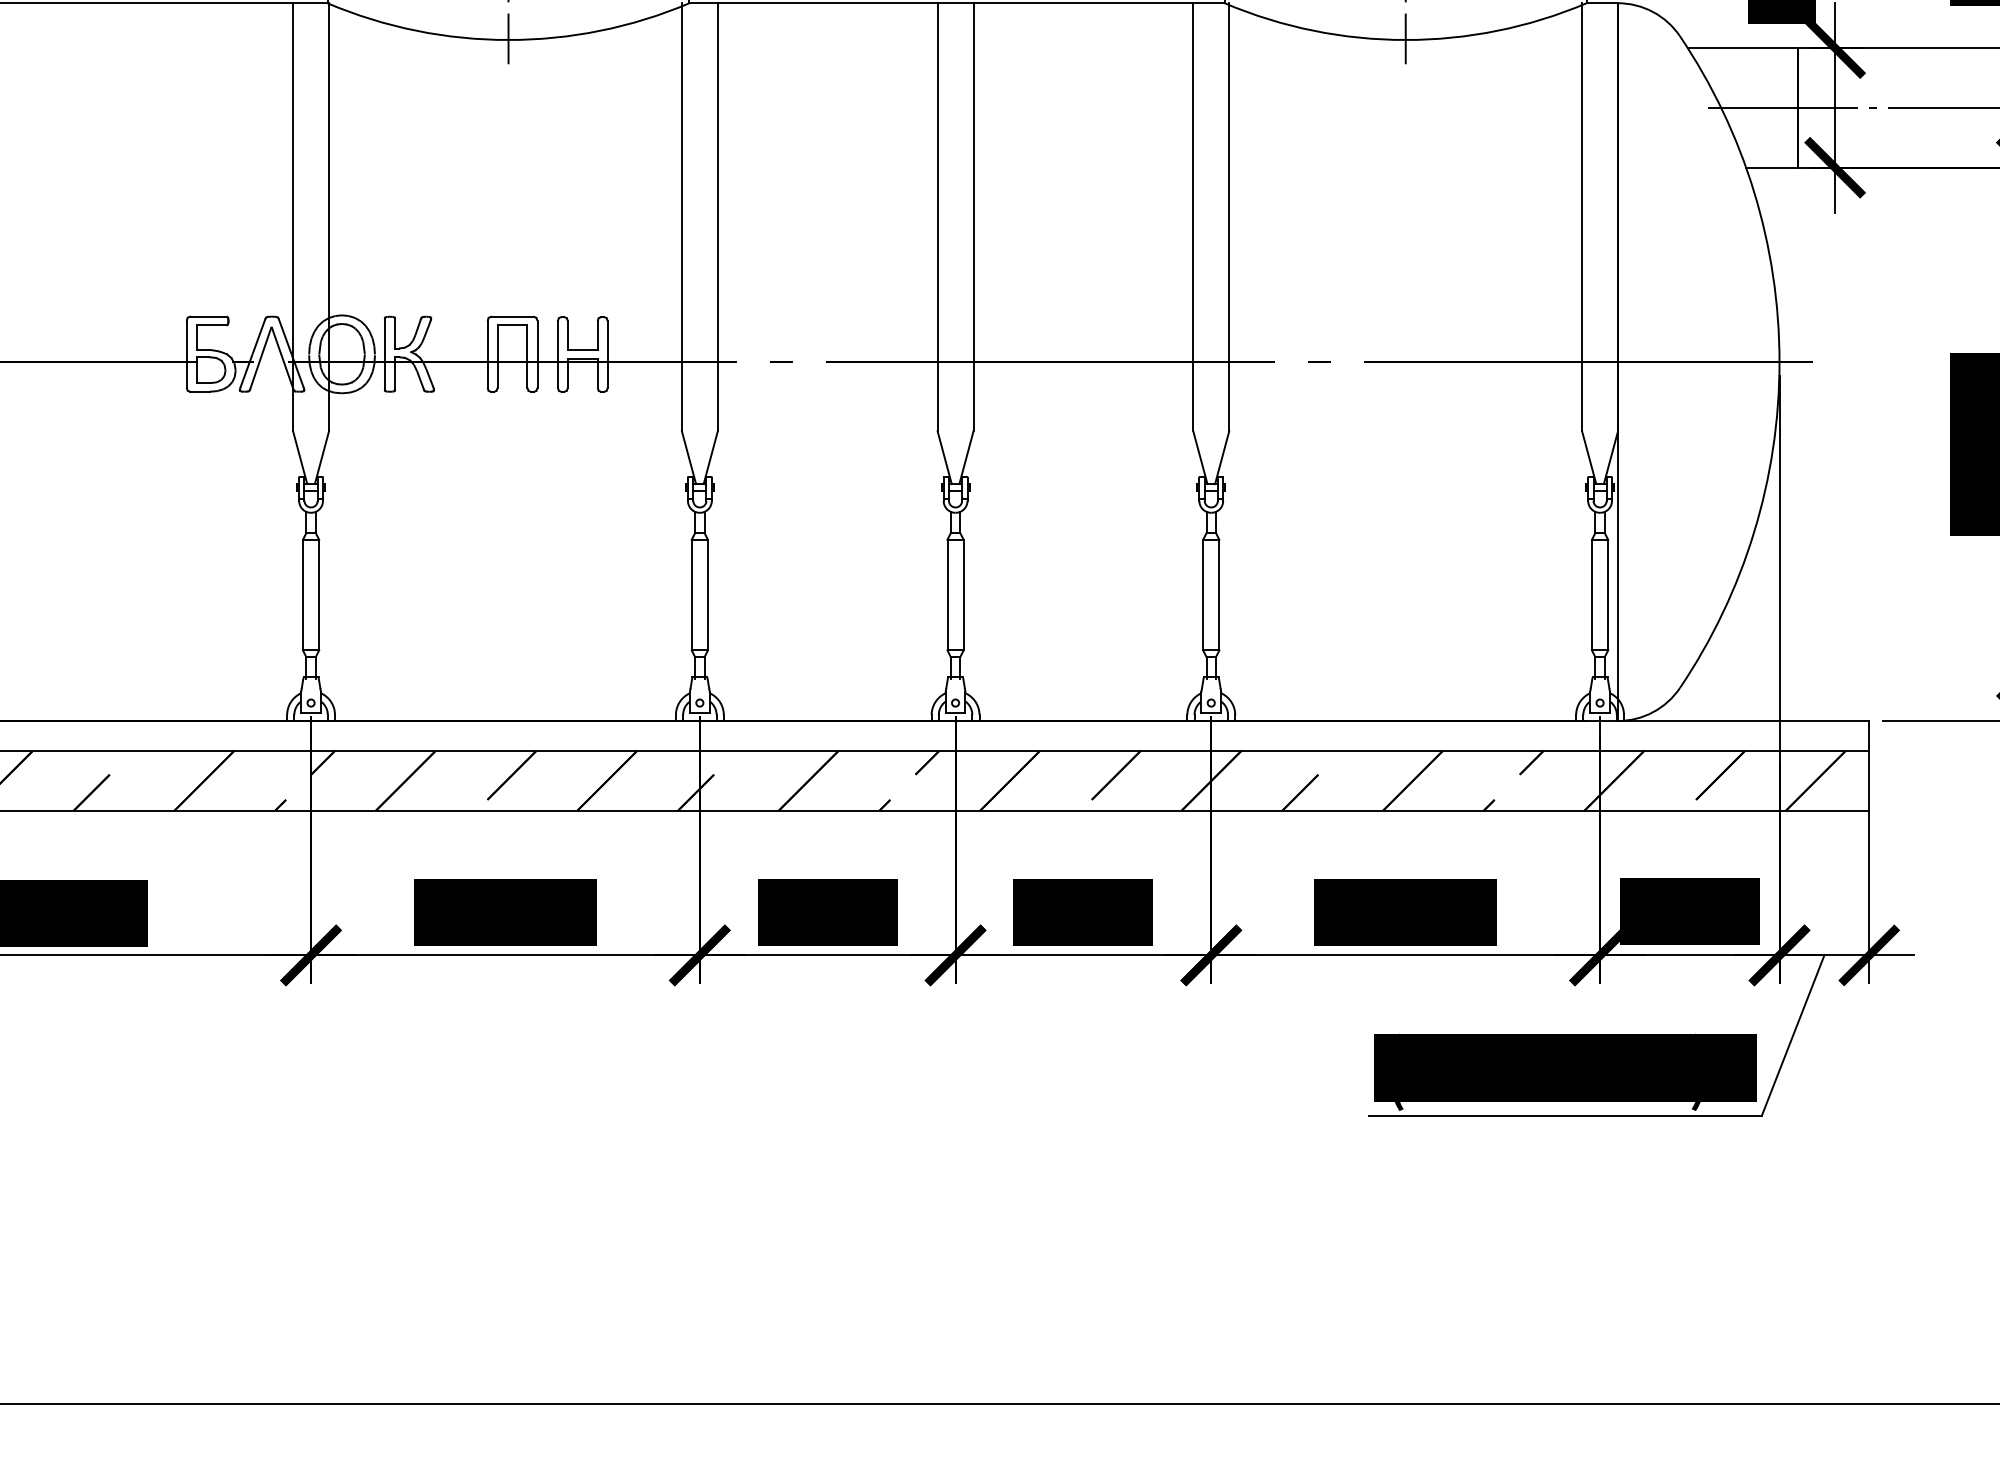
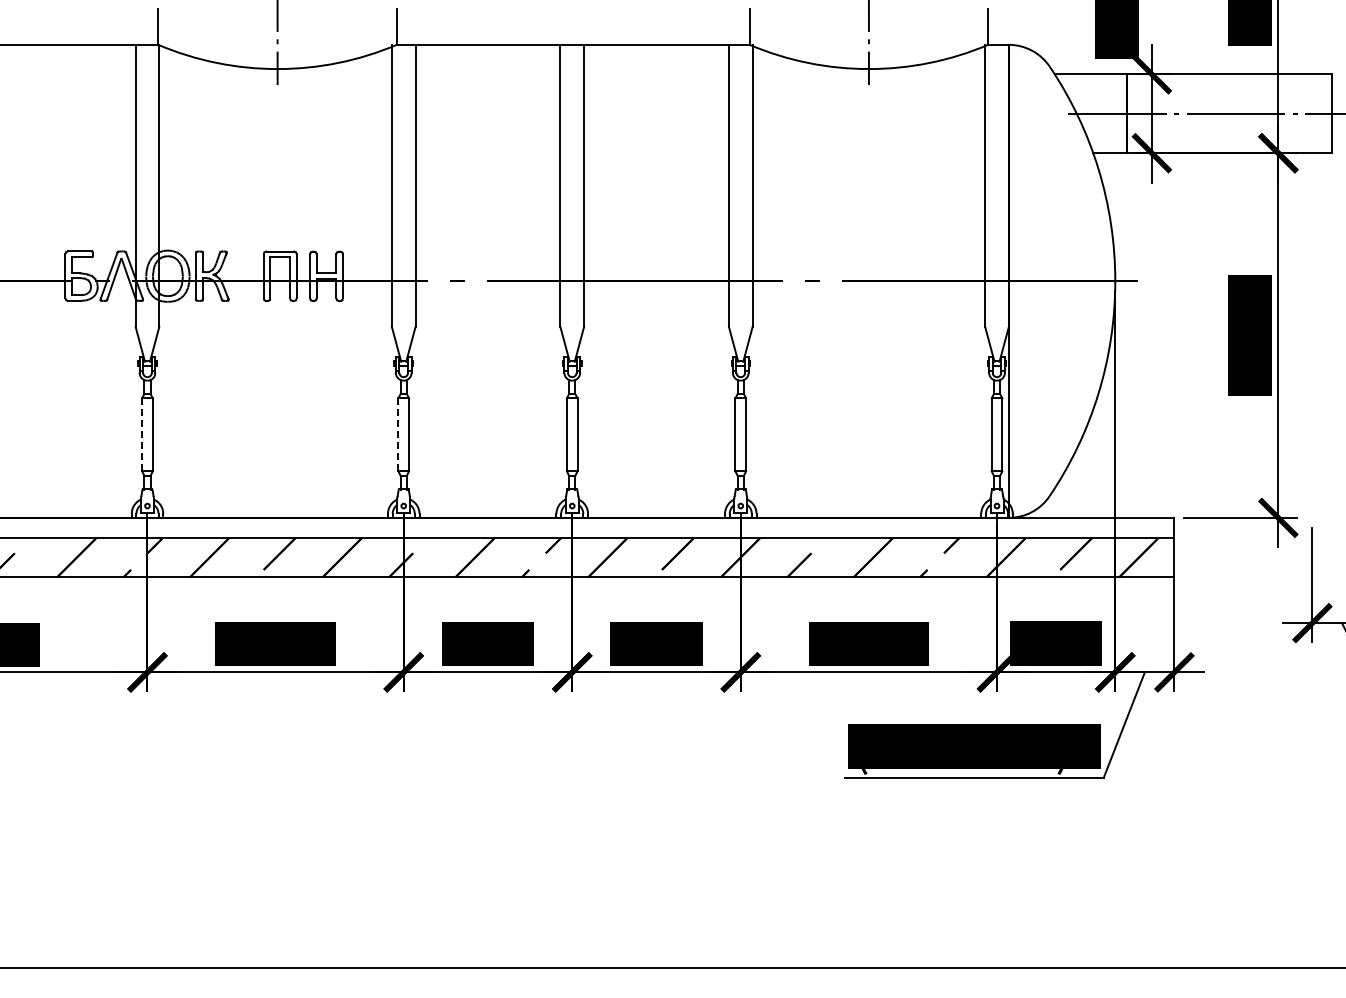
line: (303, 595) -> (142, 435), solid -> dashed
line: (691, 595) -> (398, 435), solid -> dashed

